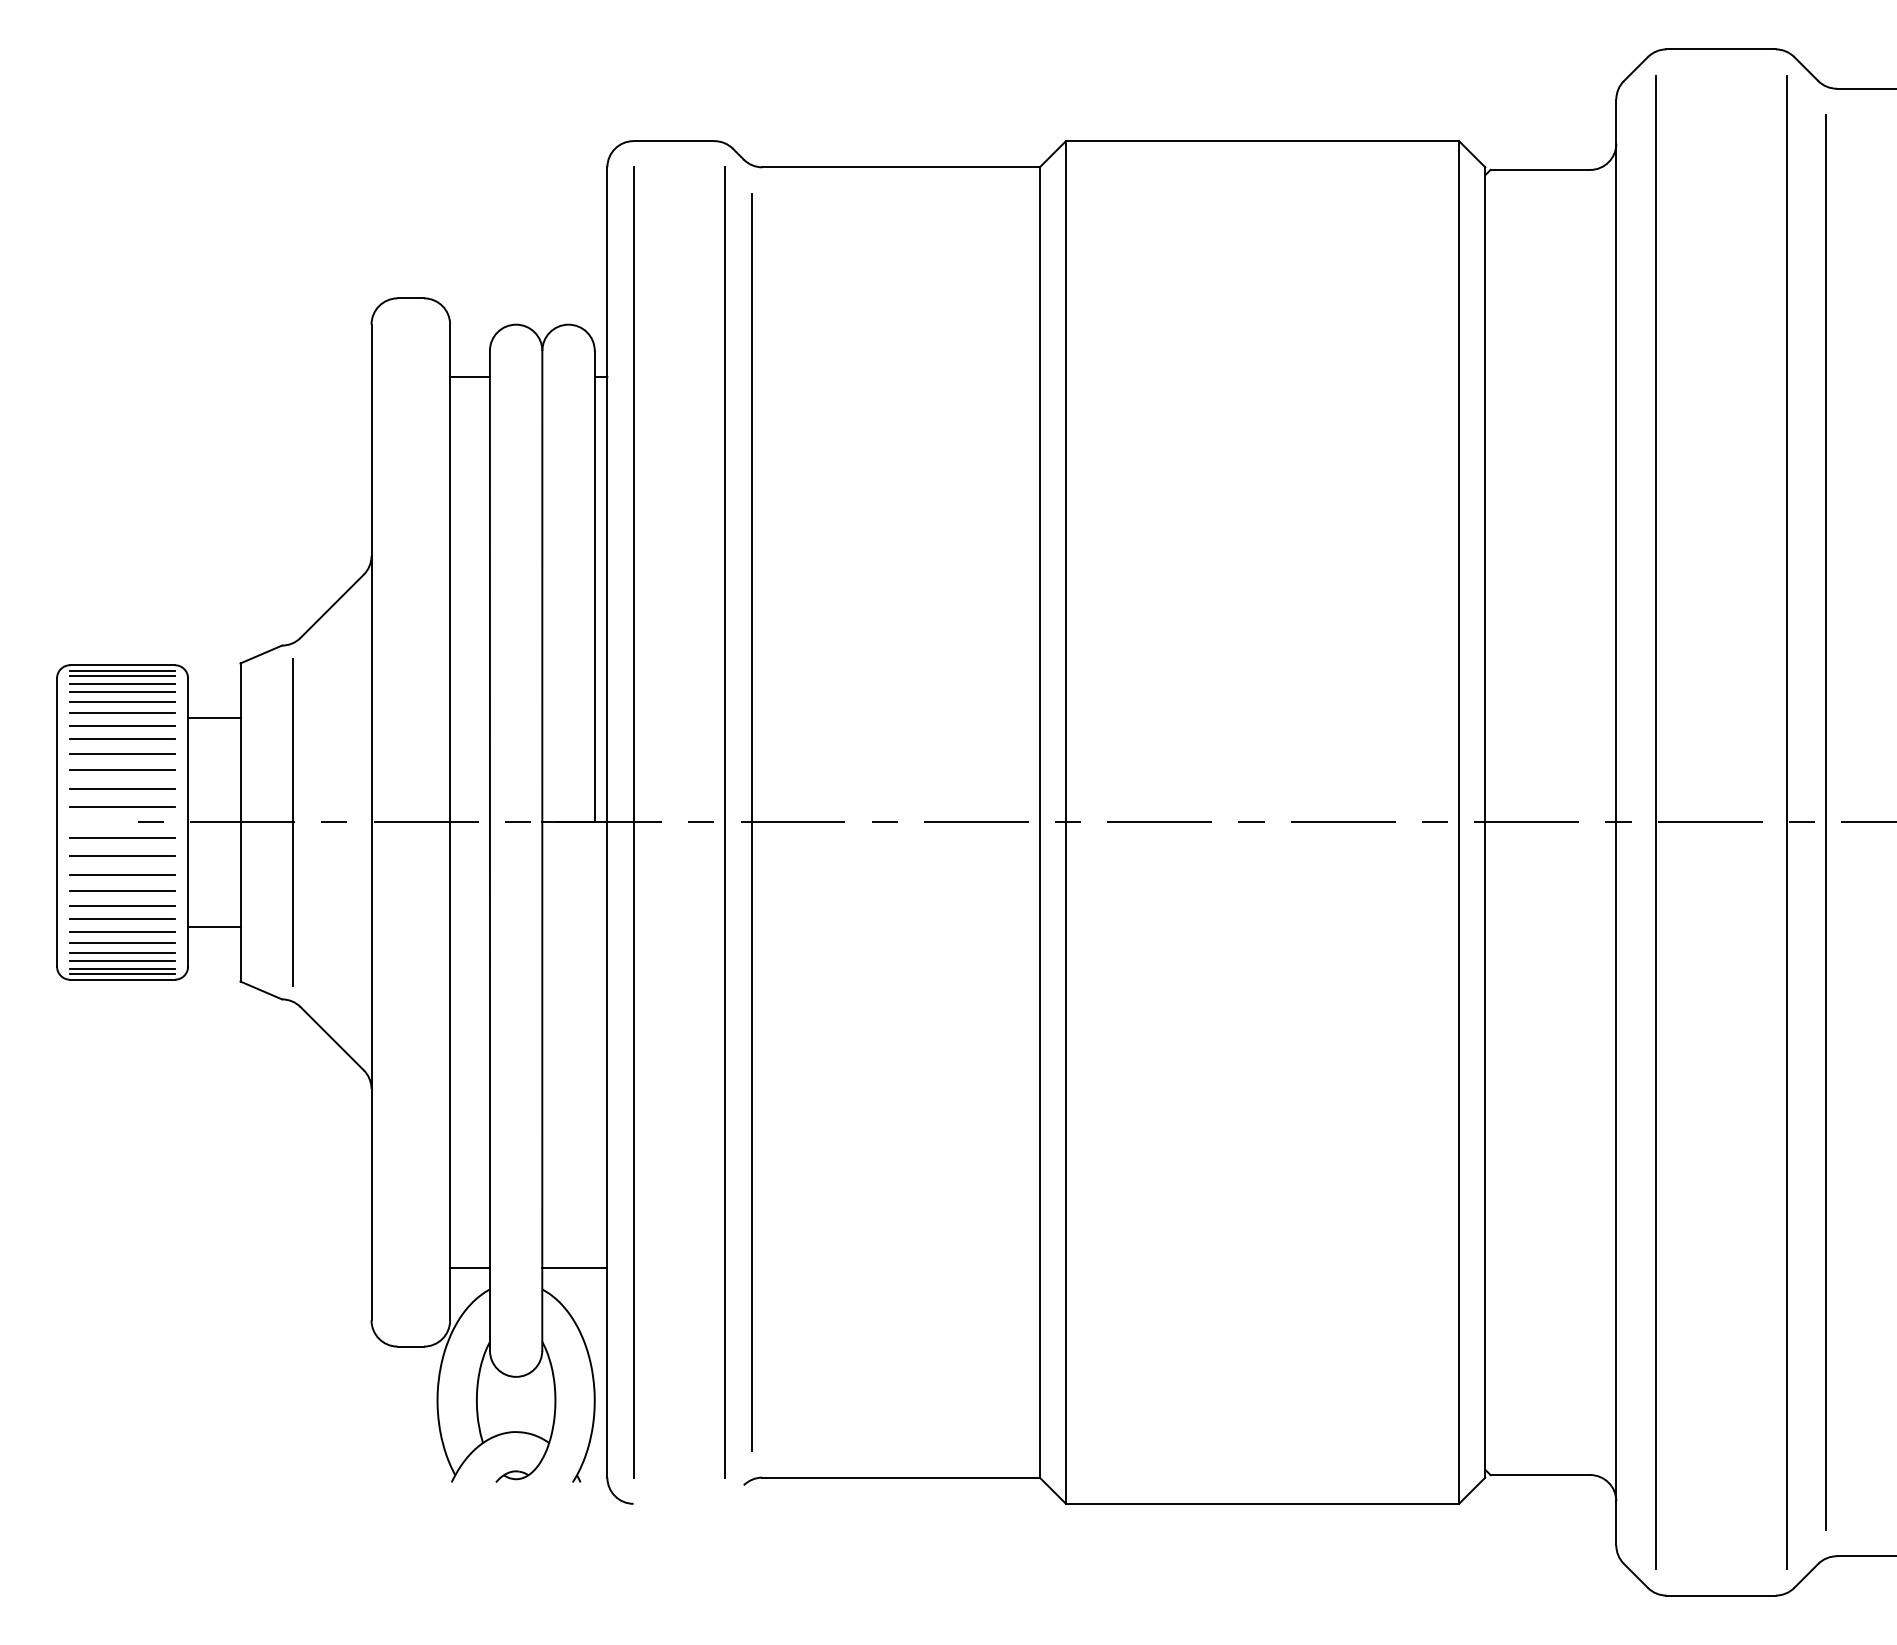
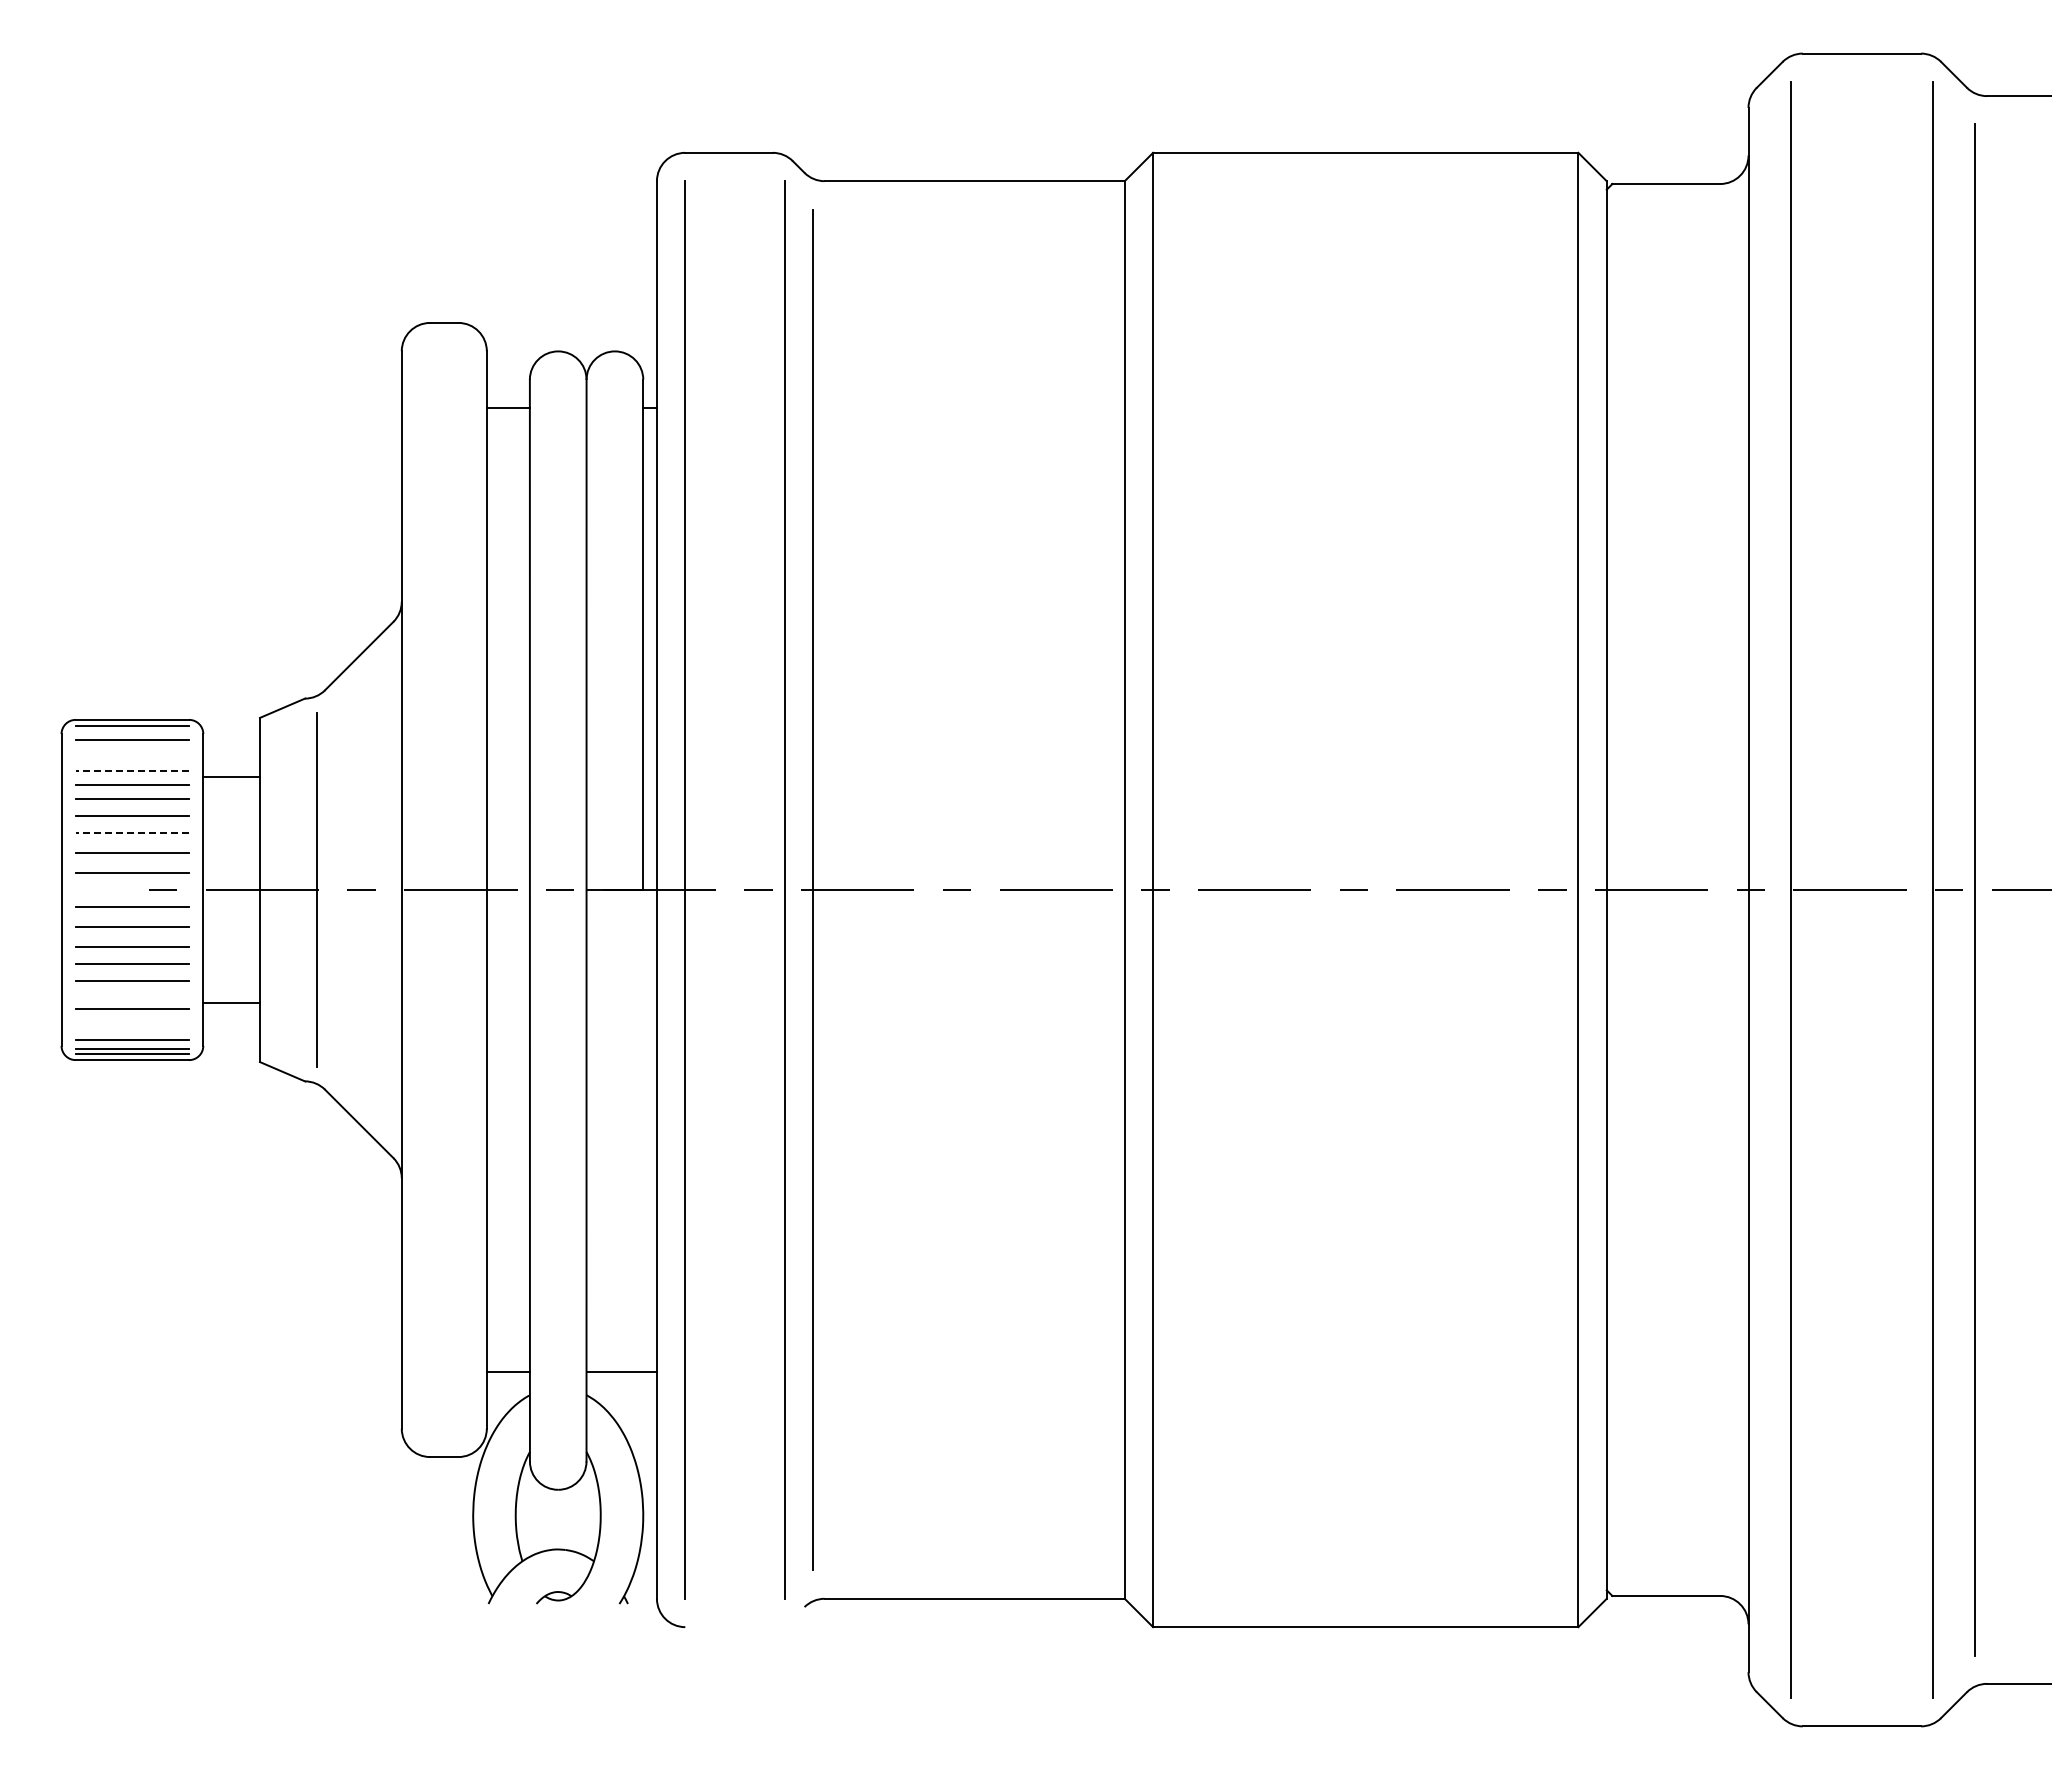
line: (122, 675) -> (132, 731), removed
line: (122, 691) -> (132, 748), removed
line: (122, 701) -> (132, 759), removed
line: (122, 712) -> (132, 771), solid -> dashed
line: (122, 770) -> (132, 833), solid -> dashed
line: (122, 919) -> (132, 994), removed
line: (122, 943) -> (132, 1020), removed
line: (122, 953) -> (132, 1031), removed

